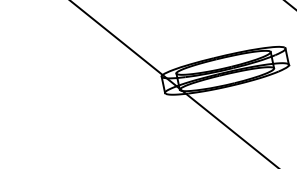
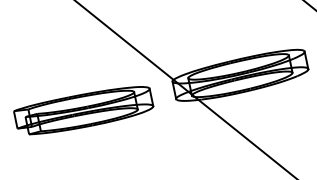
part: (78, 103) -> (83, 110), added

